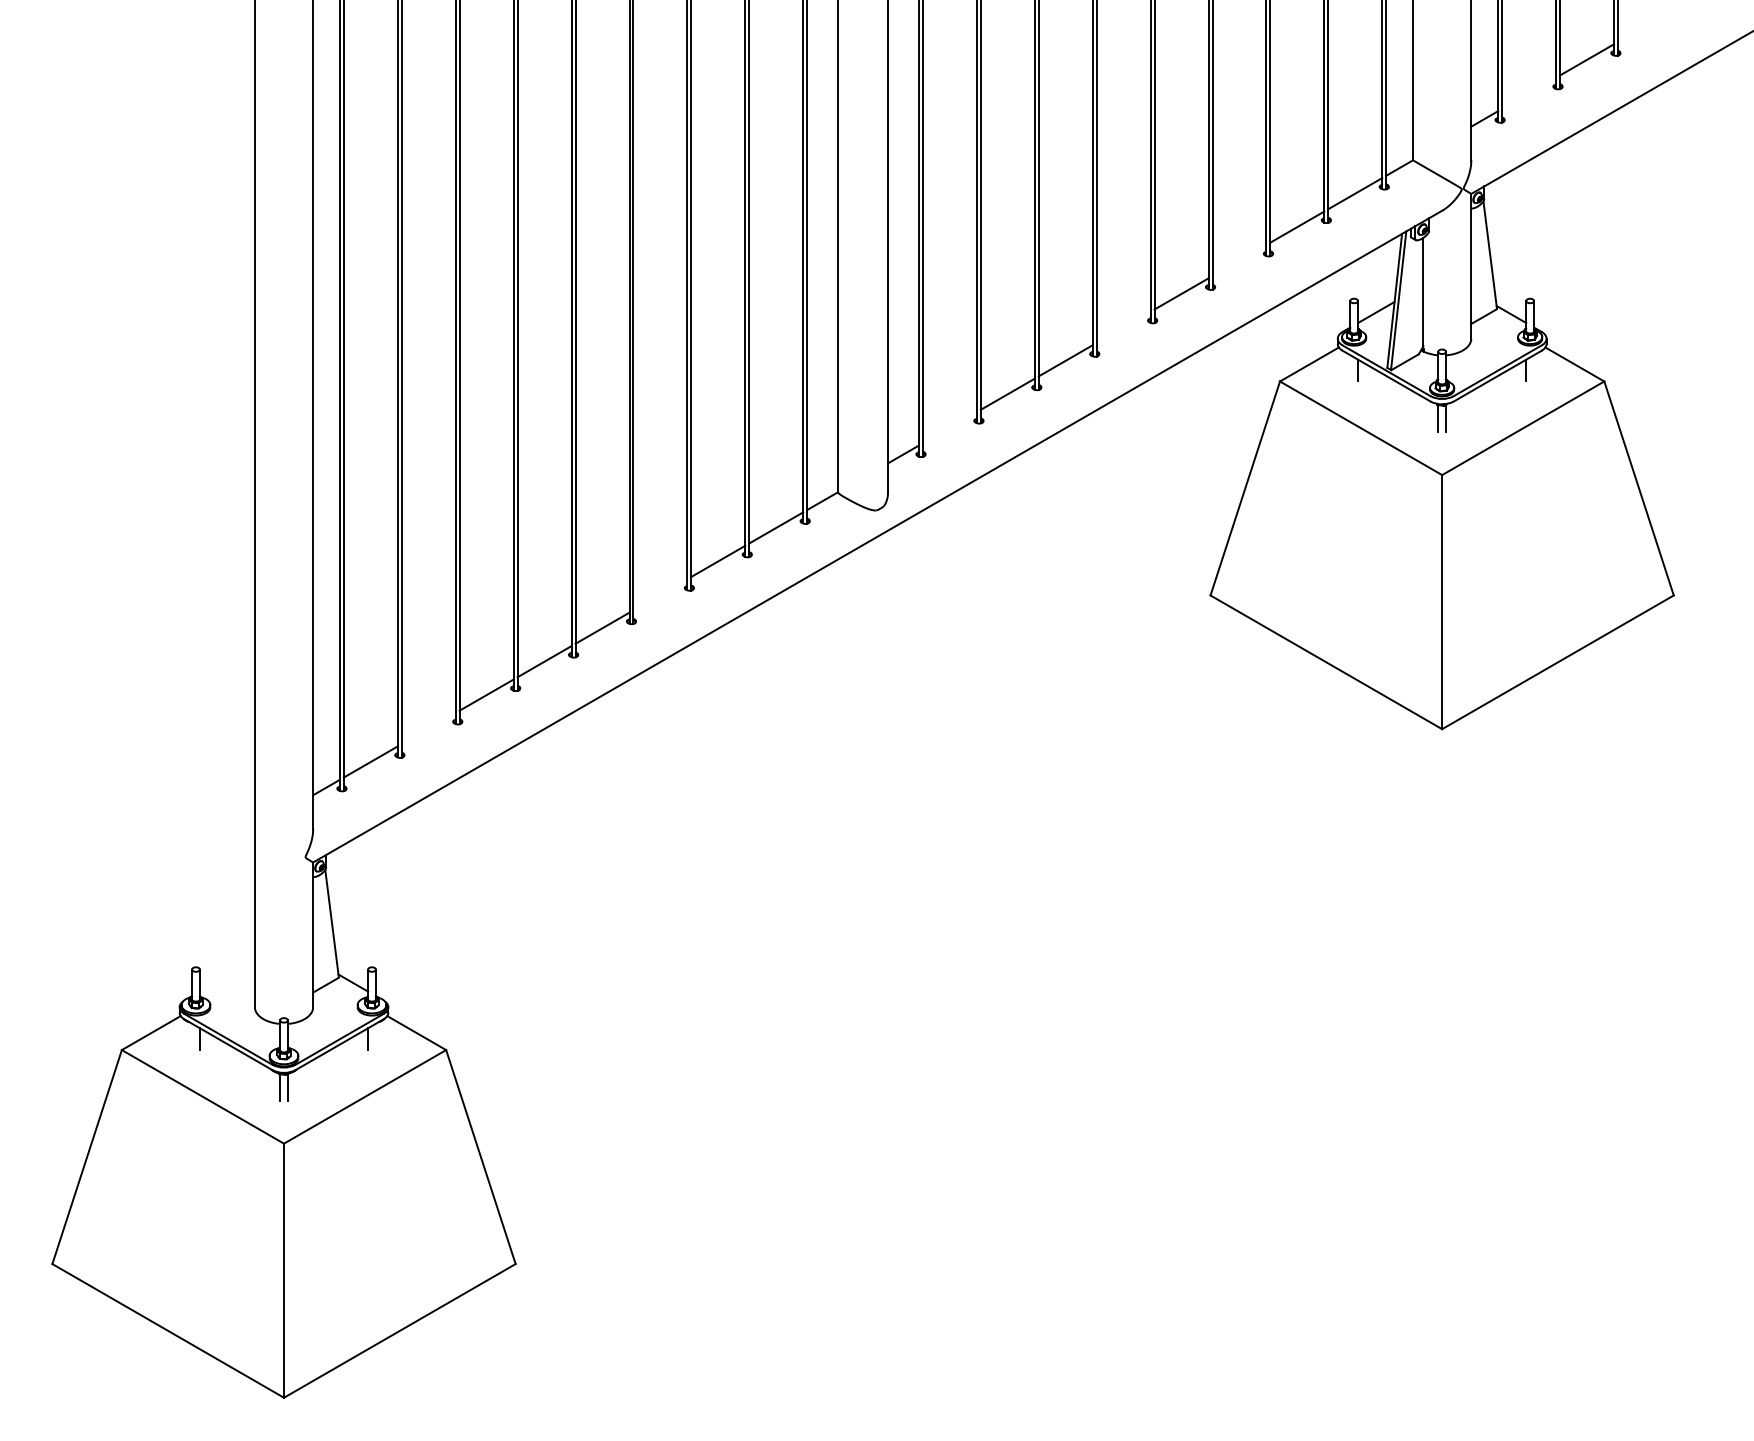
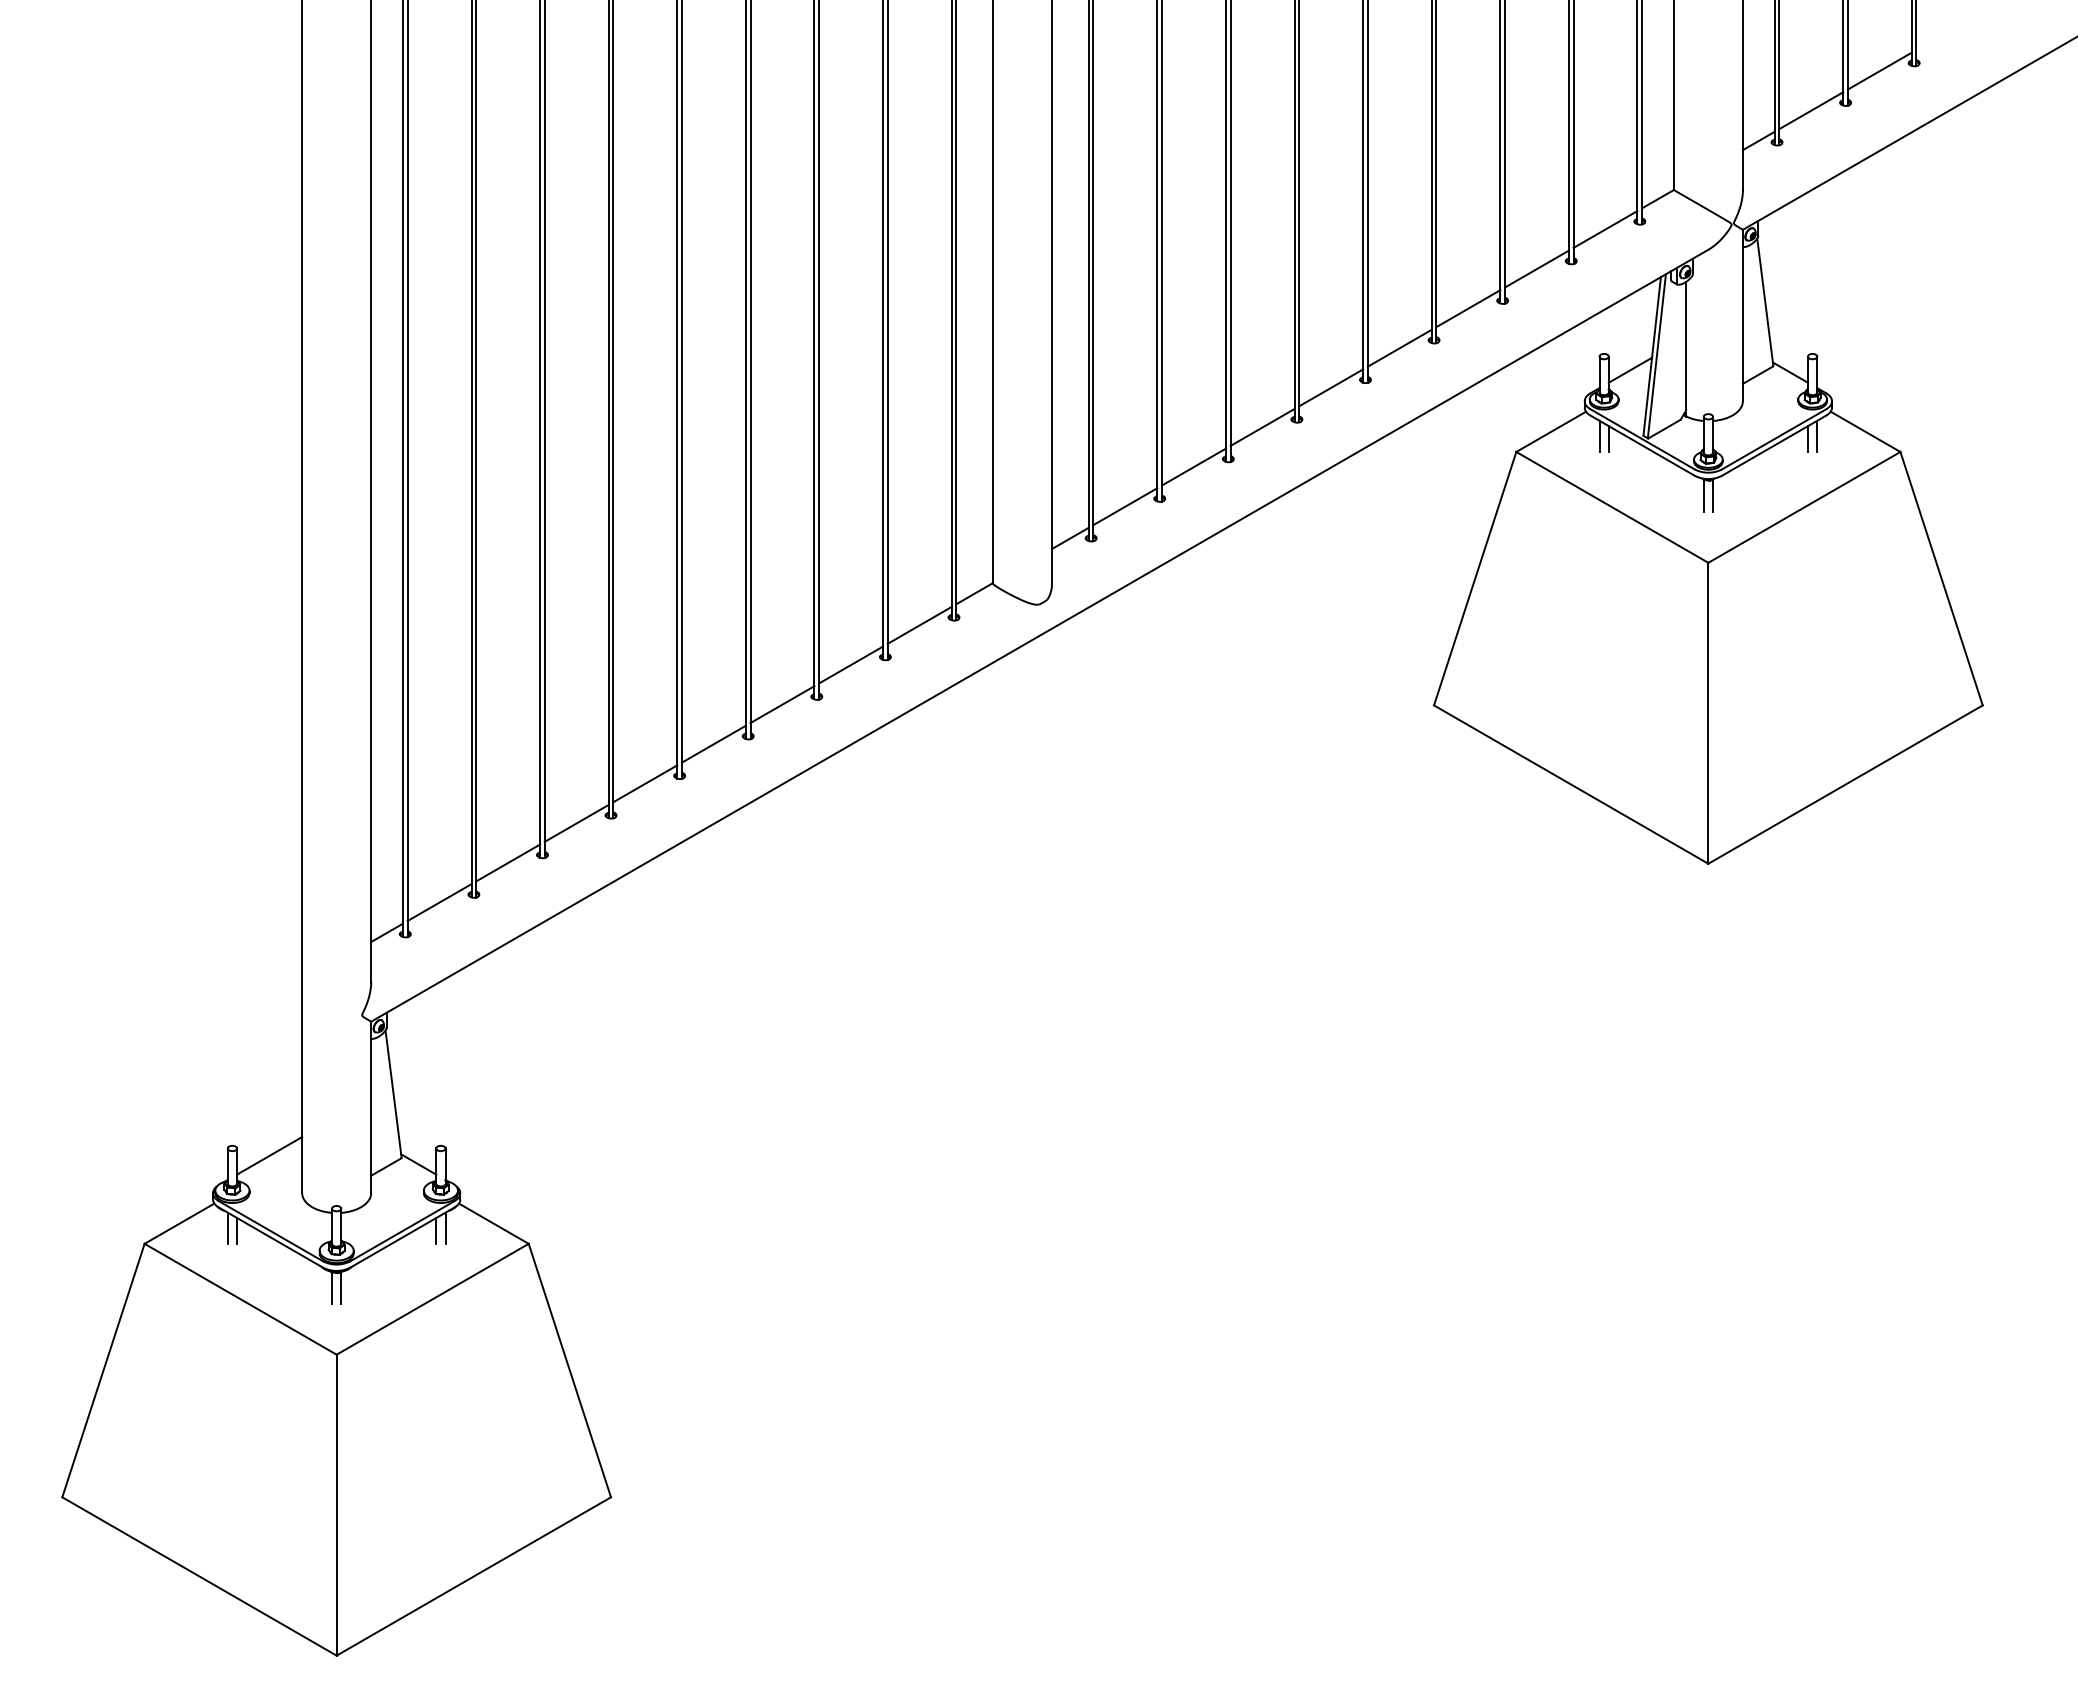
line: (1529, 93) -> (1811, 110), added
line: (1239, 260) -> (1468, 308), added
line: (1123, 327) -> (1331, 387), added
line: (1350, 367) -> (1599, 435), added
line: (1534, 367) -> (1817, 435), added
line: (950, 427) -> (1125, 506), added
line: (660, 594) -> (782, 704), added
line: (429, 728) -> (508, 862), added
line: (227, 975) -> (269, 1155), added
line: (191, 1036) -> (227, 1227), added
line: (375, 1036) -> (445, 1227), added

